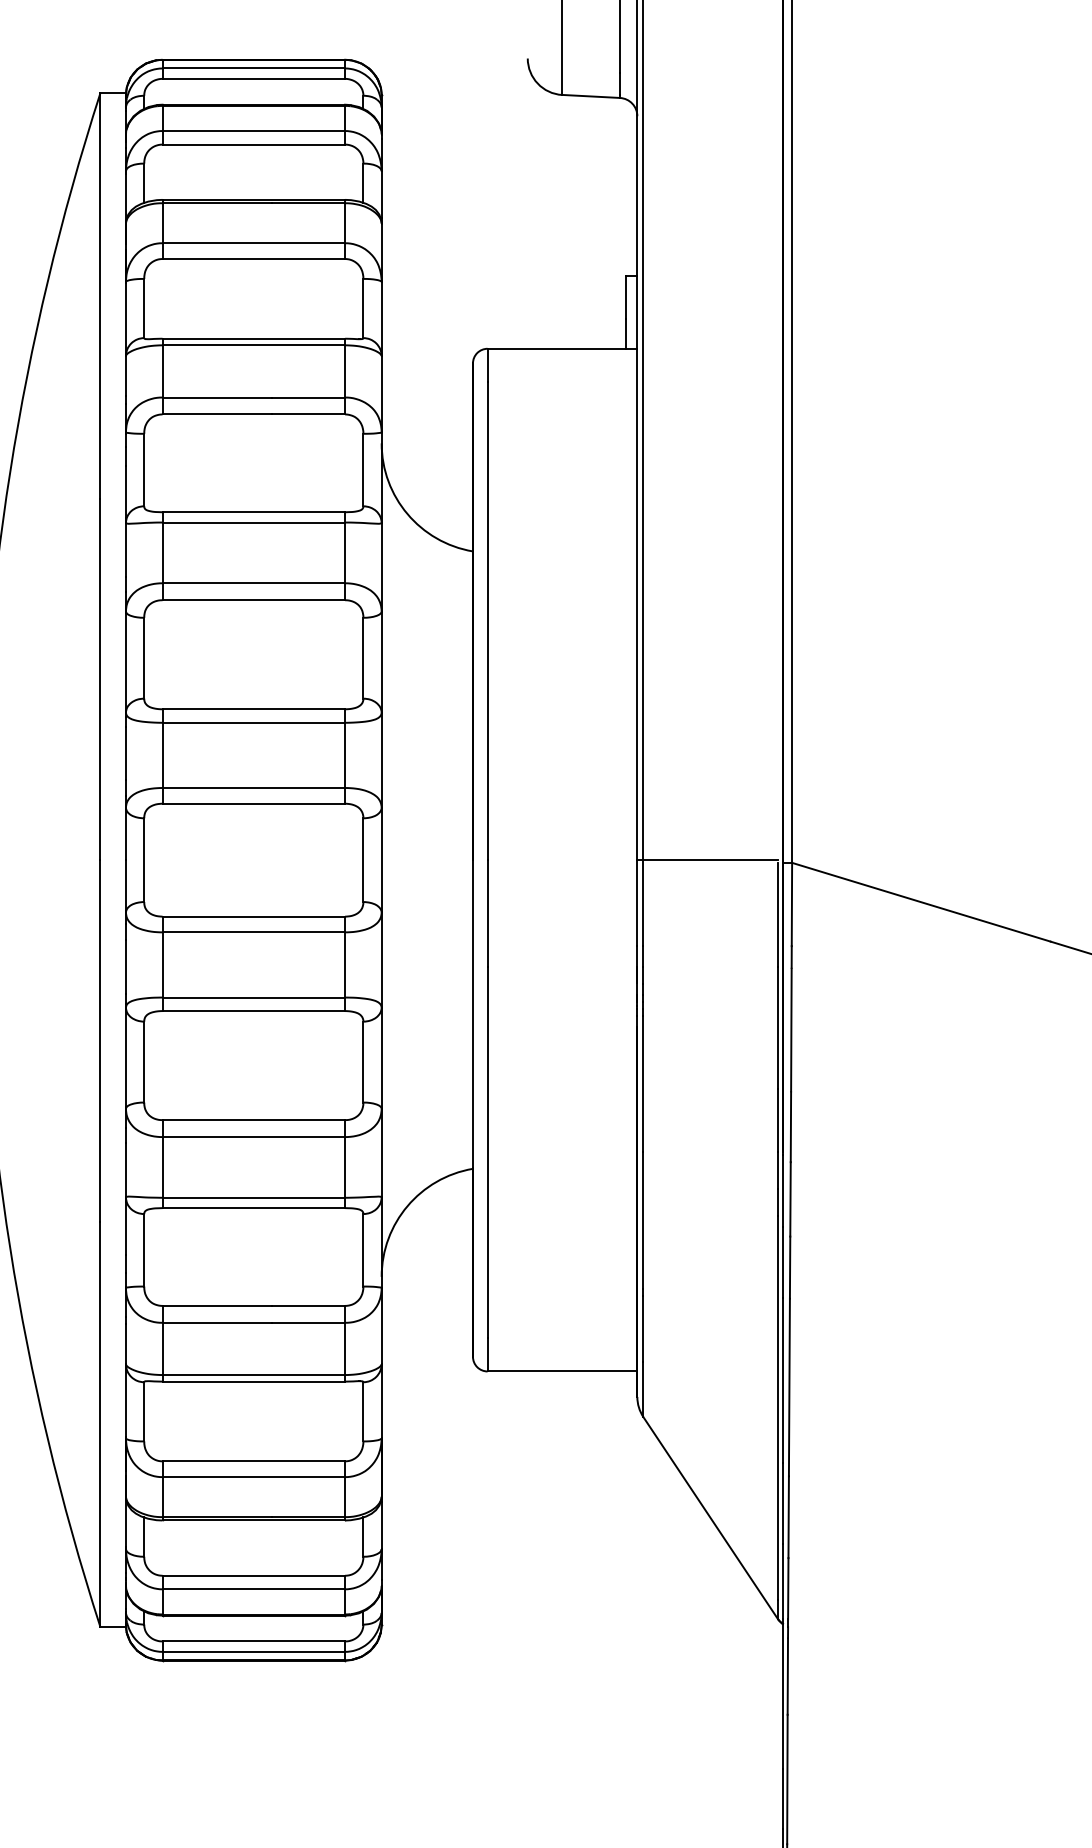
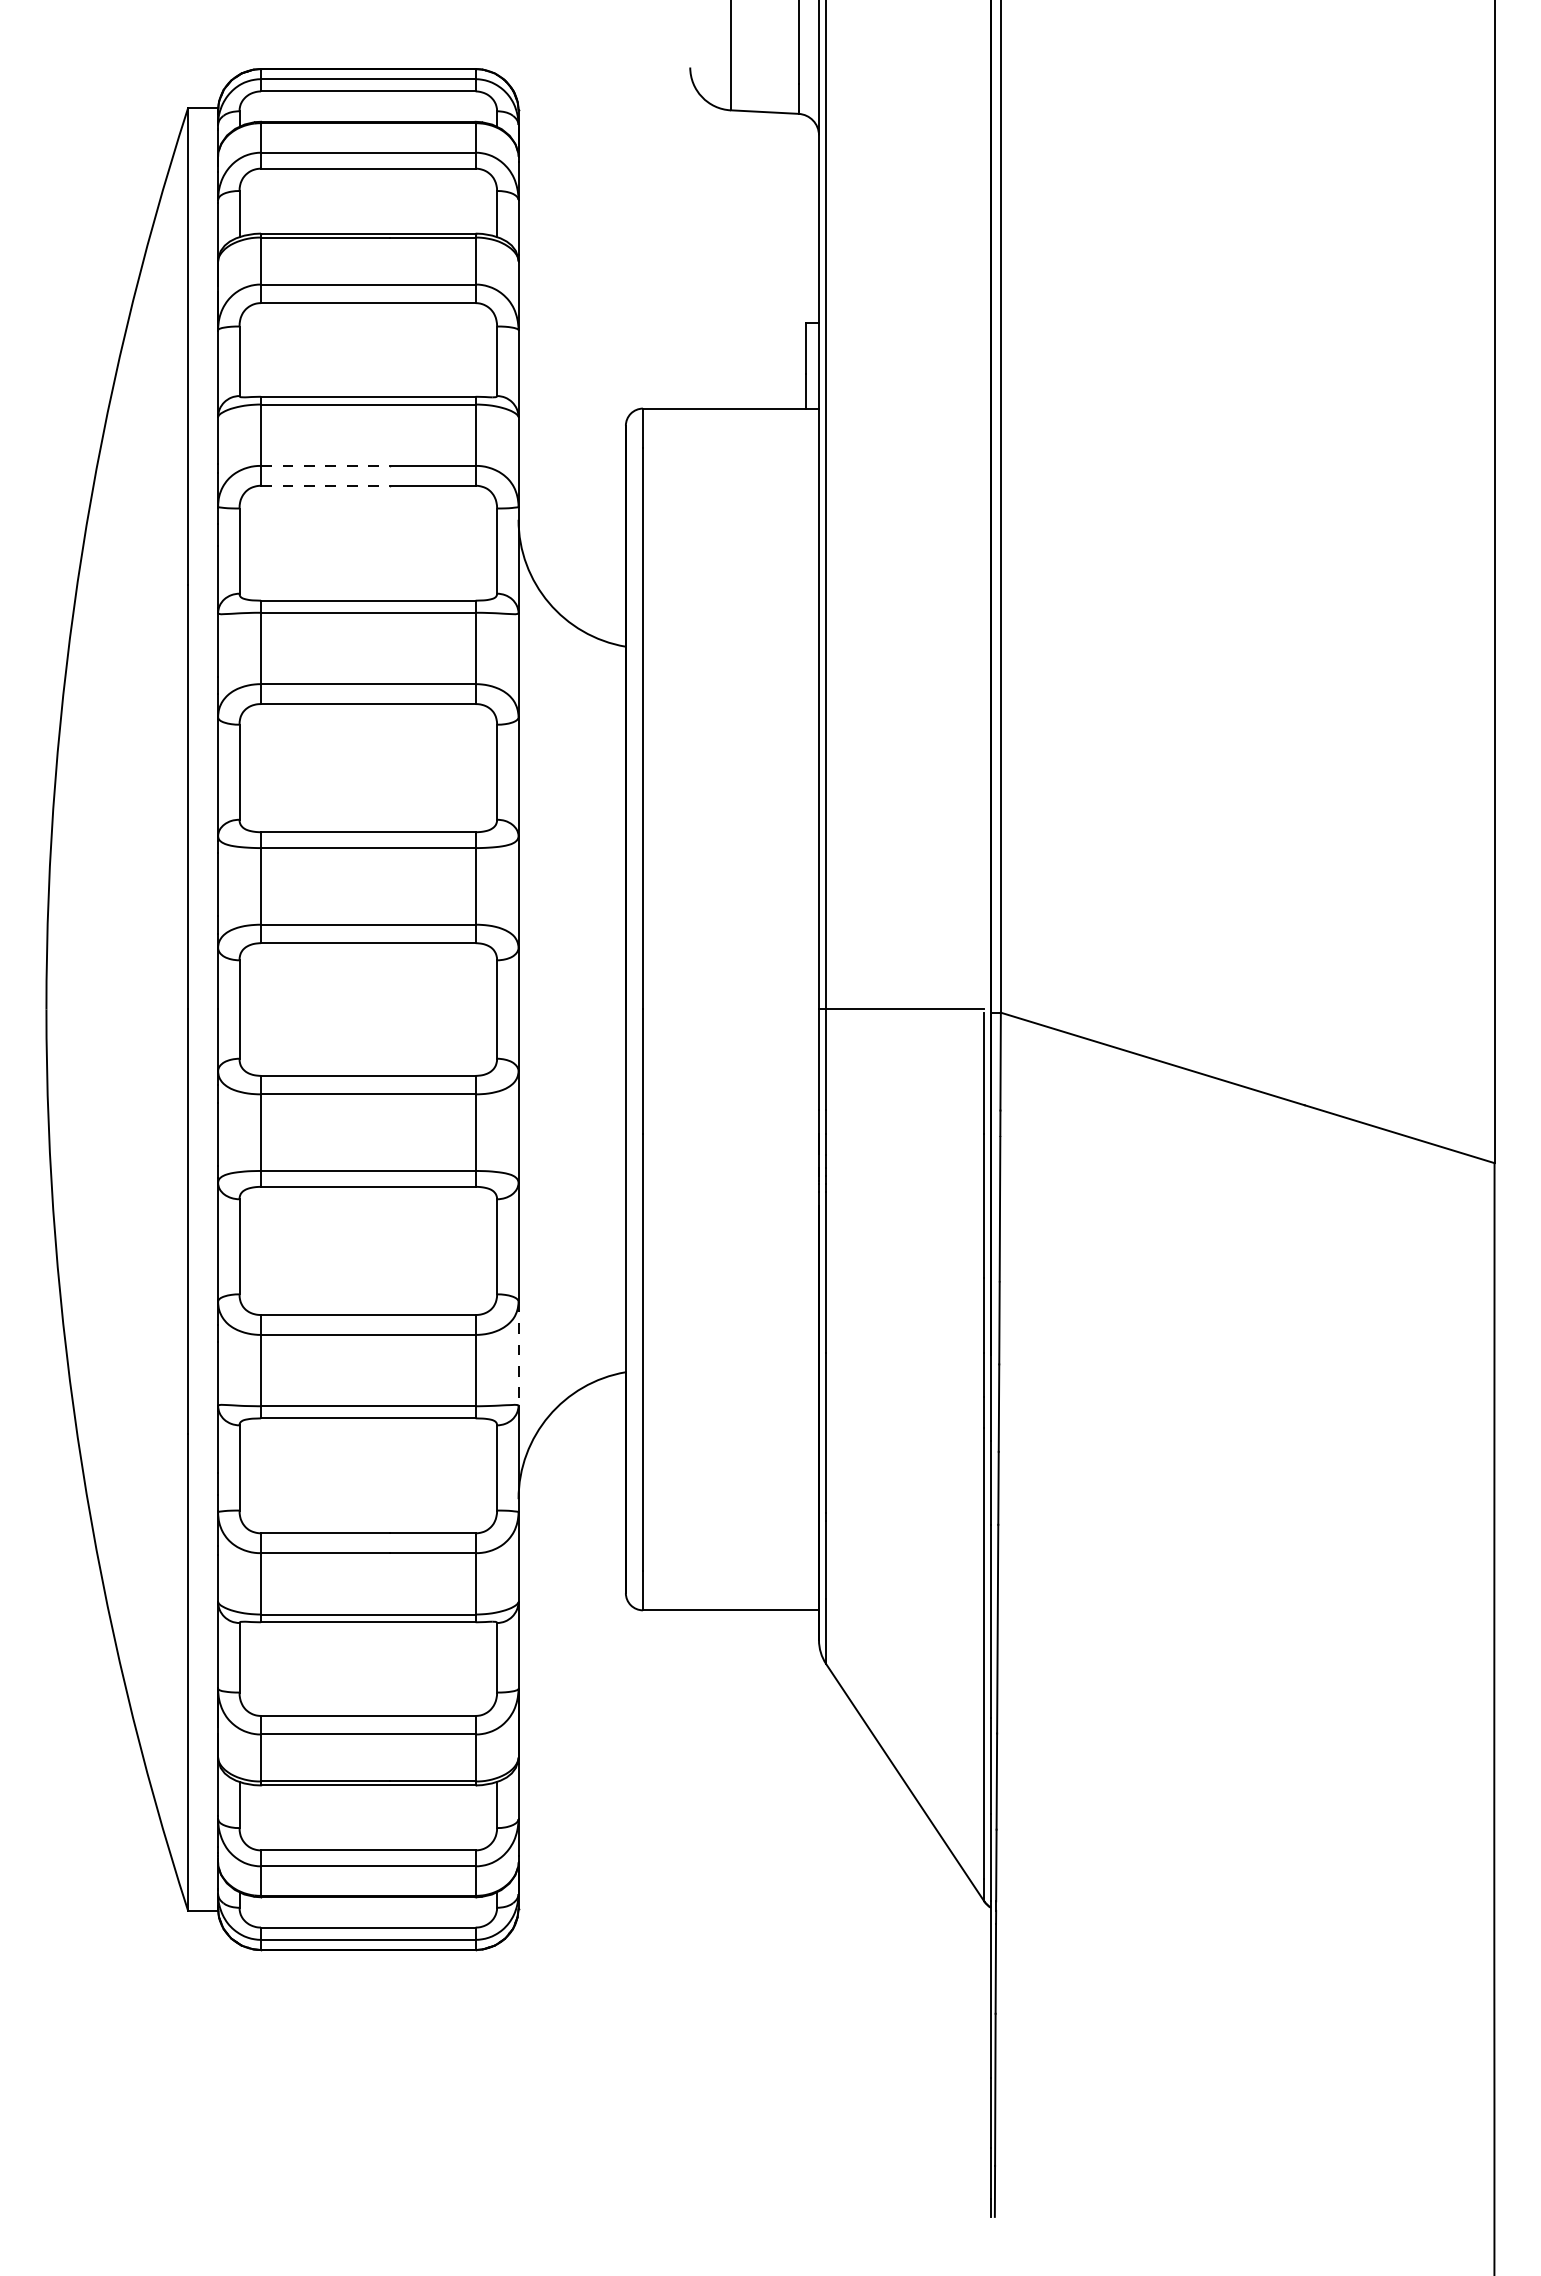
line: (217, 397) -> (325, 465), solid -> dashed
line: (217, 414) -> (325, 485), solid -> dashed
line: (381, 1153) -> (518, 1354), solid -> dashed

